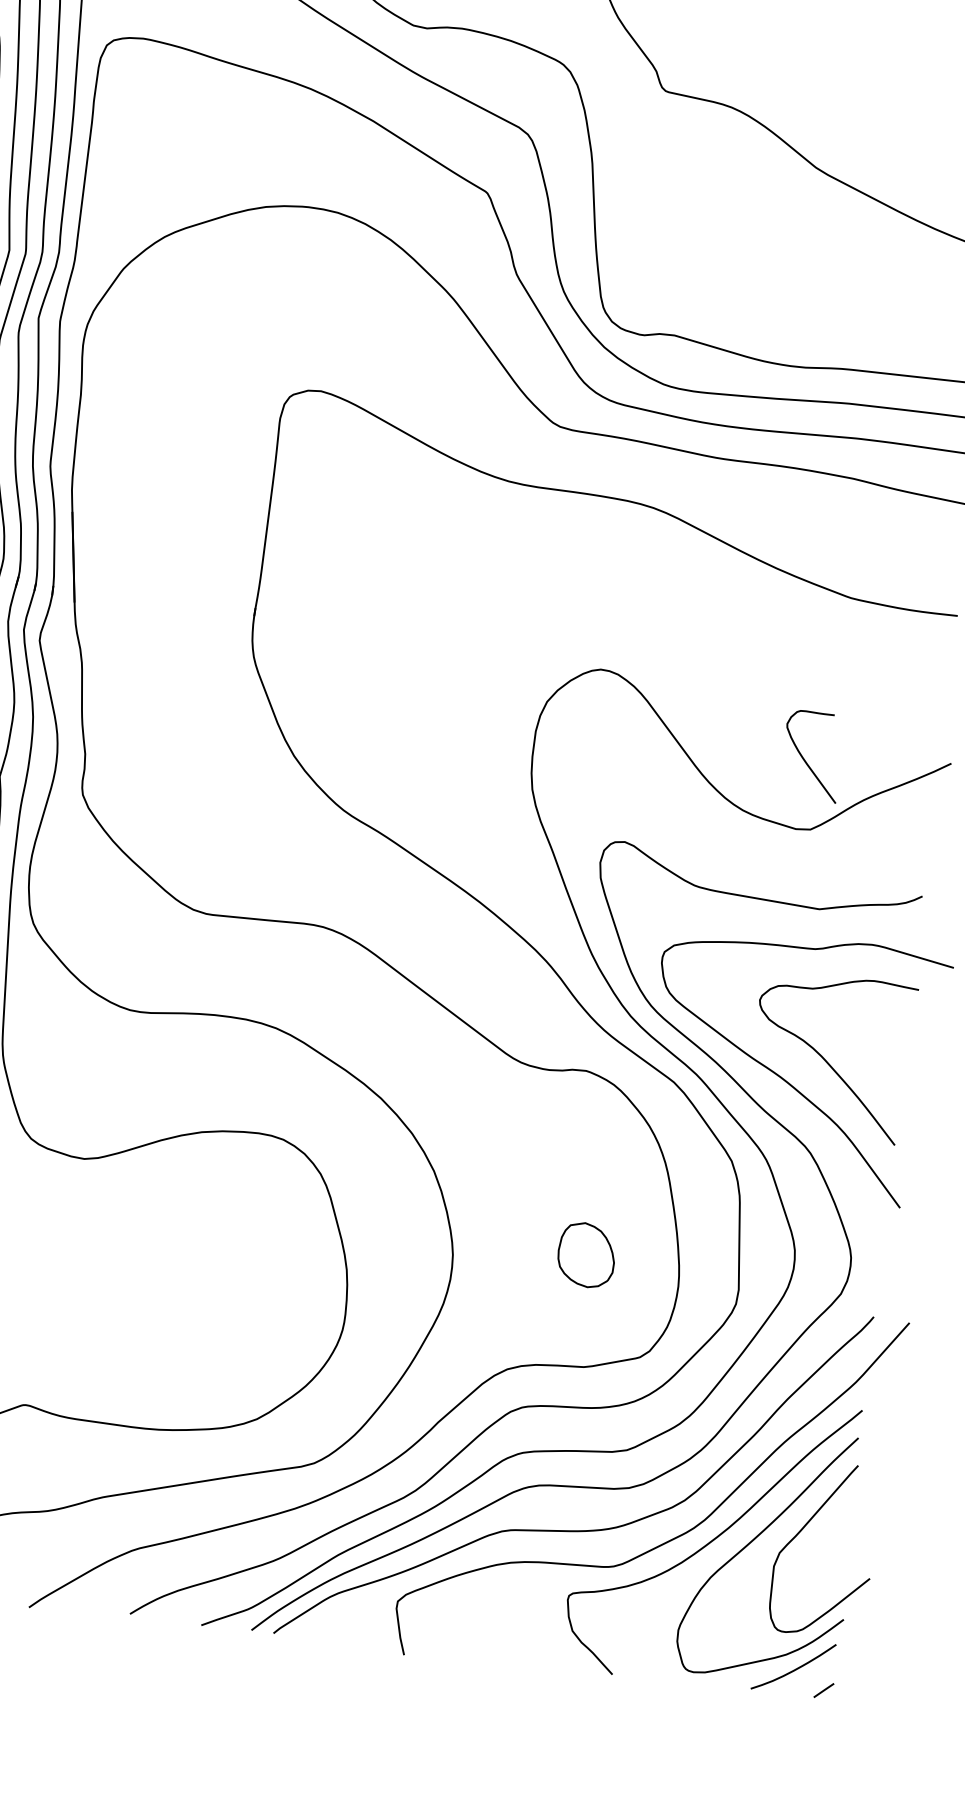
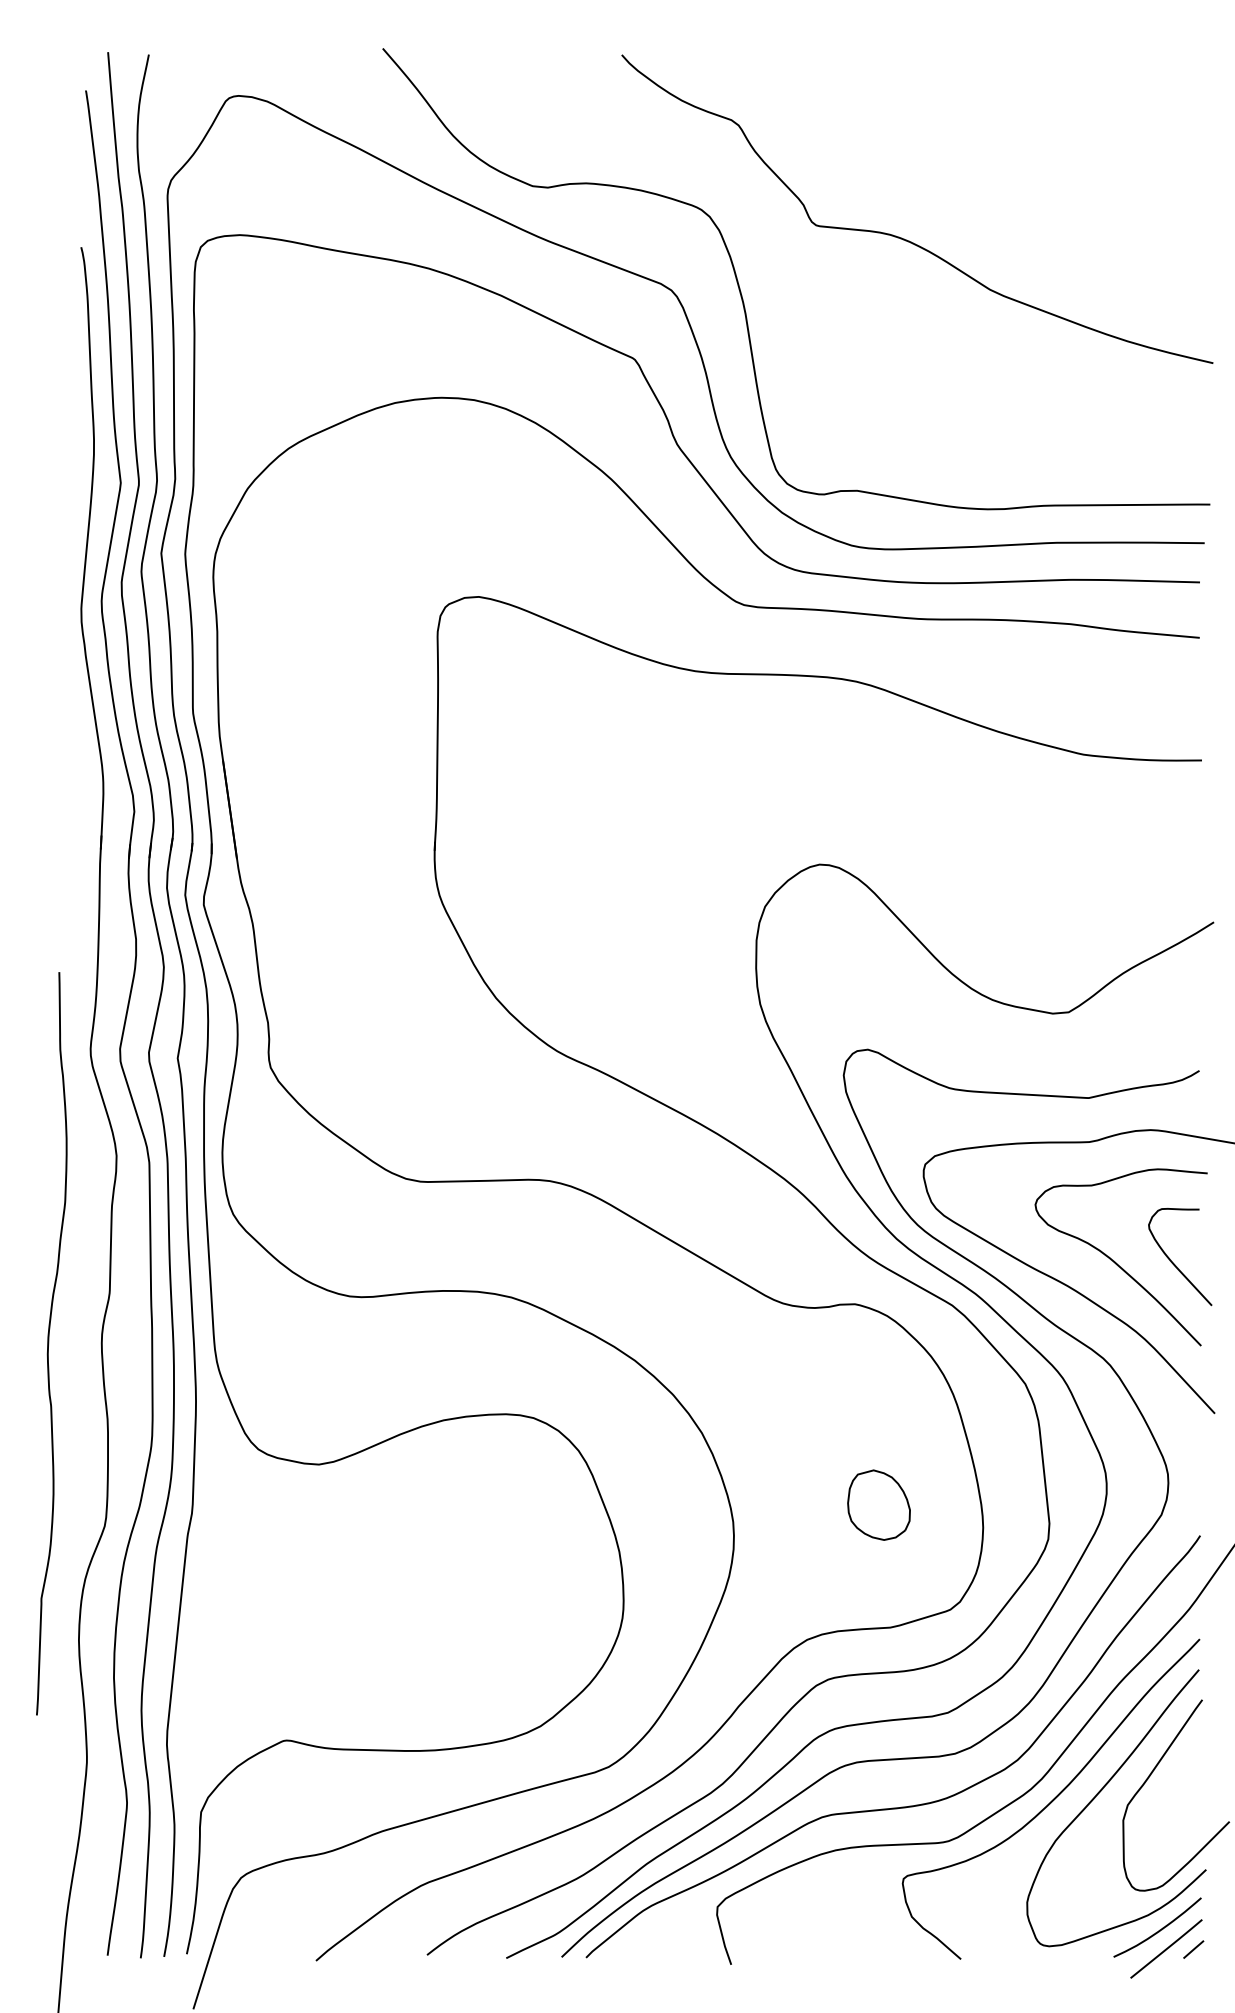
curve: (806, 761) -> (1174, 1263), moved
line: (799, 1686) -> (1166, 1948), added

